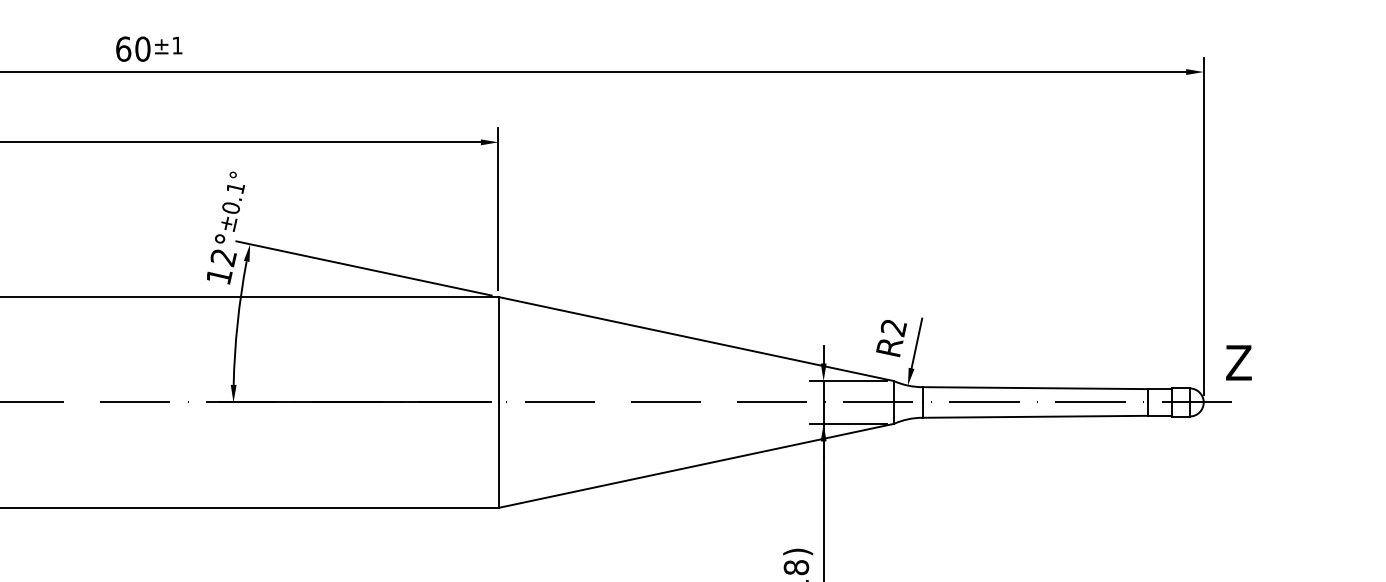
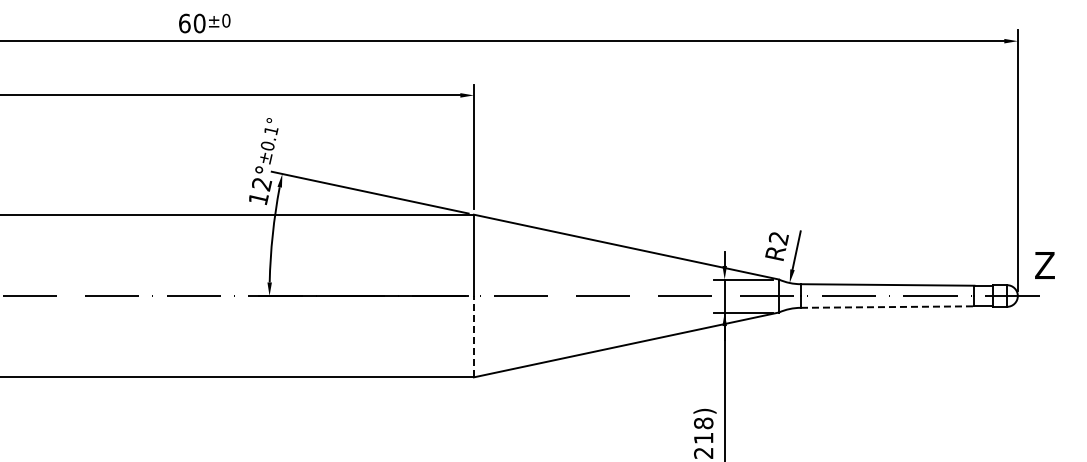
text: (177, 45) -> (226, 20), ±1 -> ±0
line: (1034, 417) -> (887, 307), solid -> dashed
line: (497, 454) -> (473, 336), solid -> dashed

